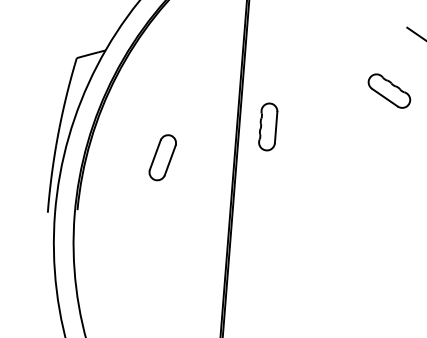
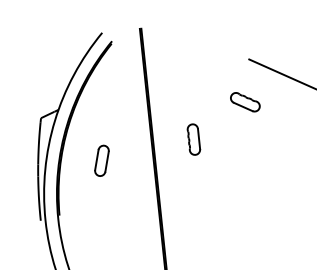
part: (267, 126) -> (193, 139), moved
part: (162, 157) -> (101, 160), moved

